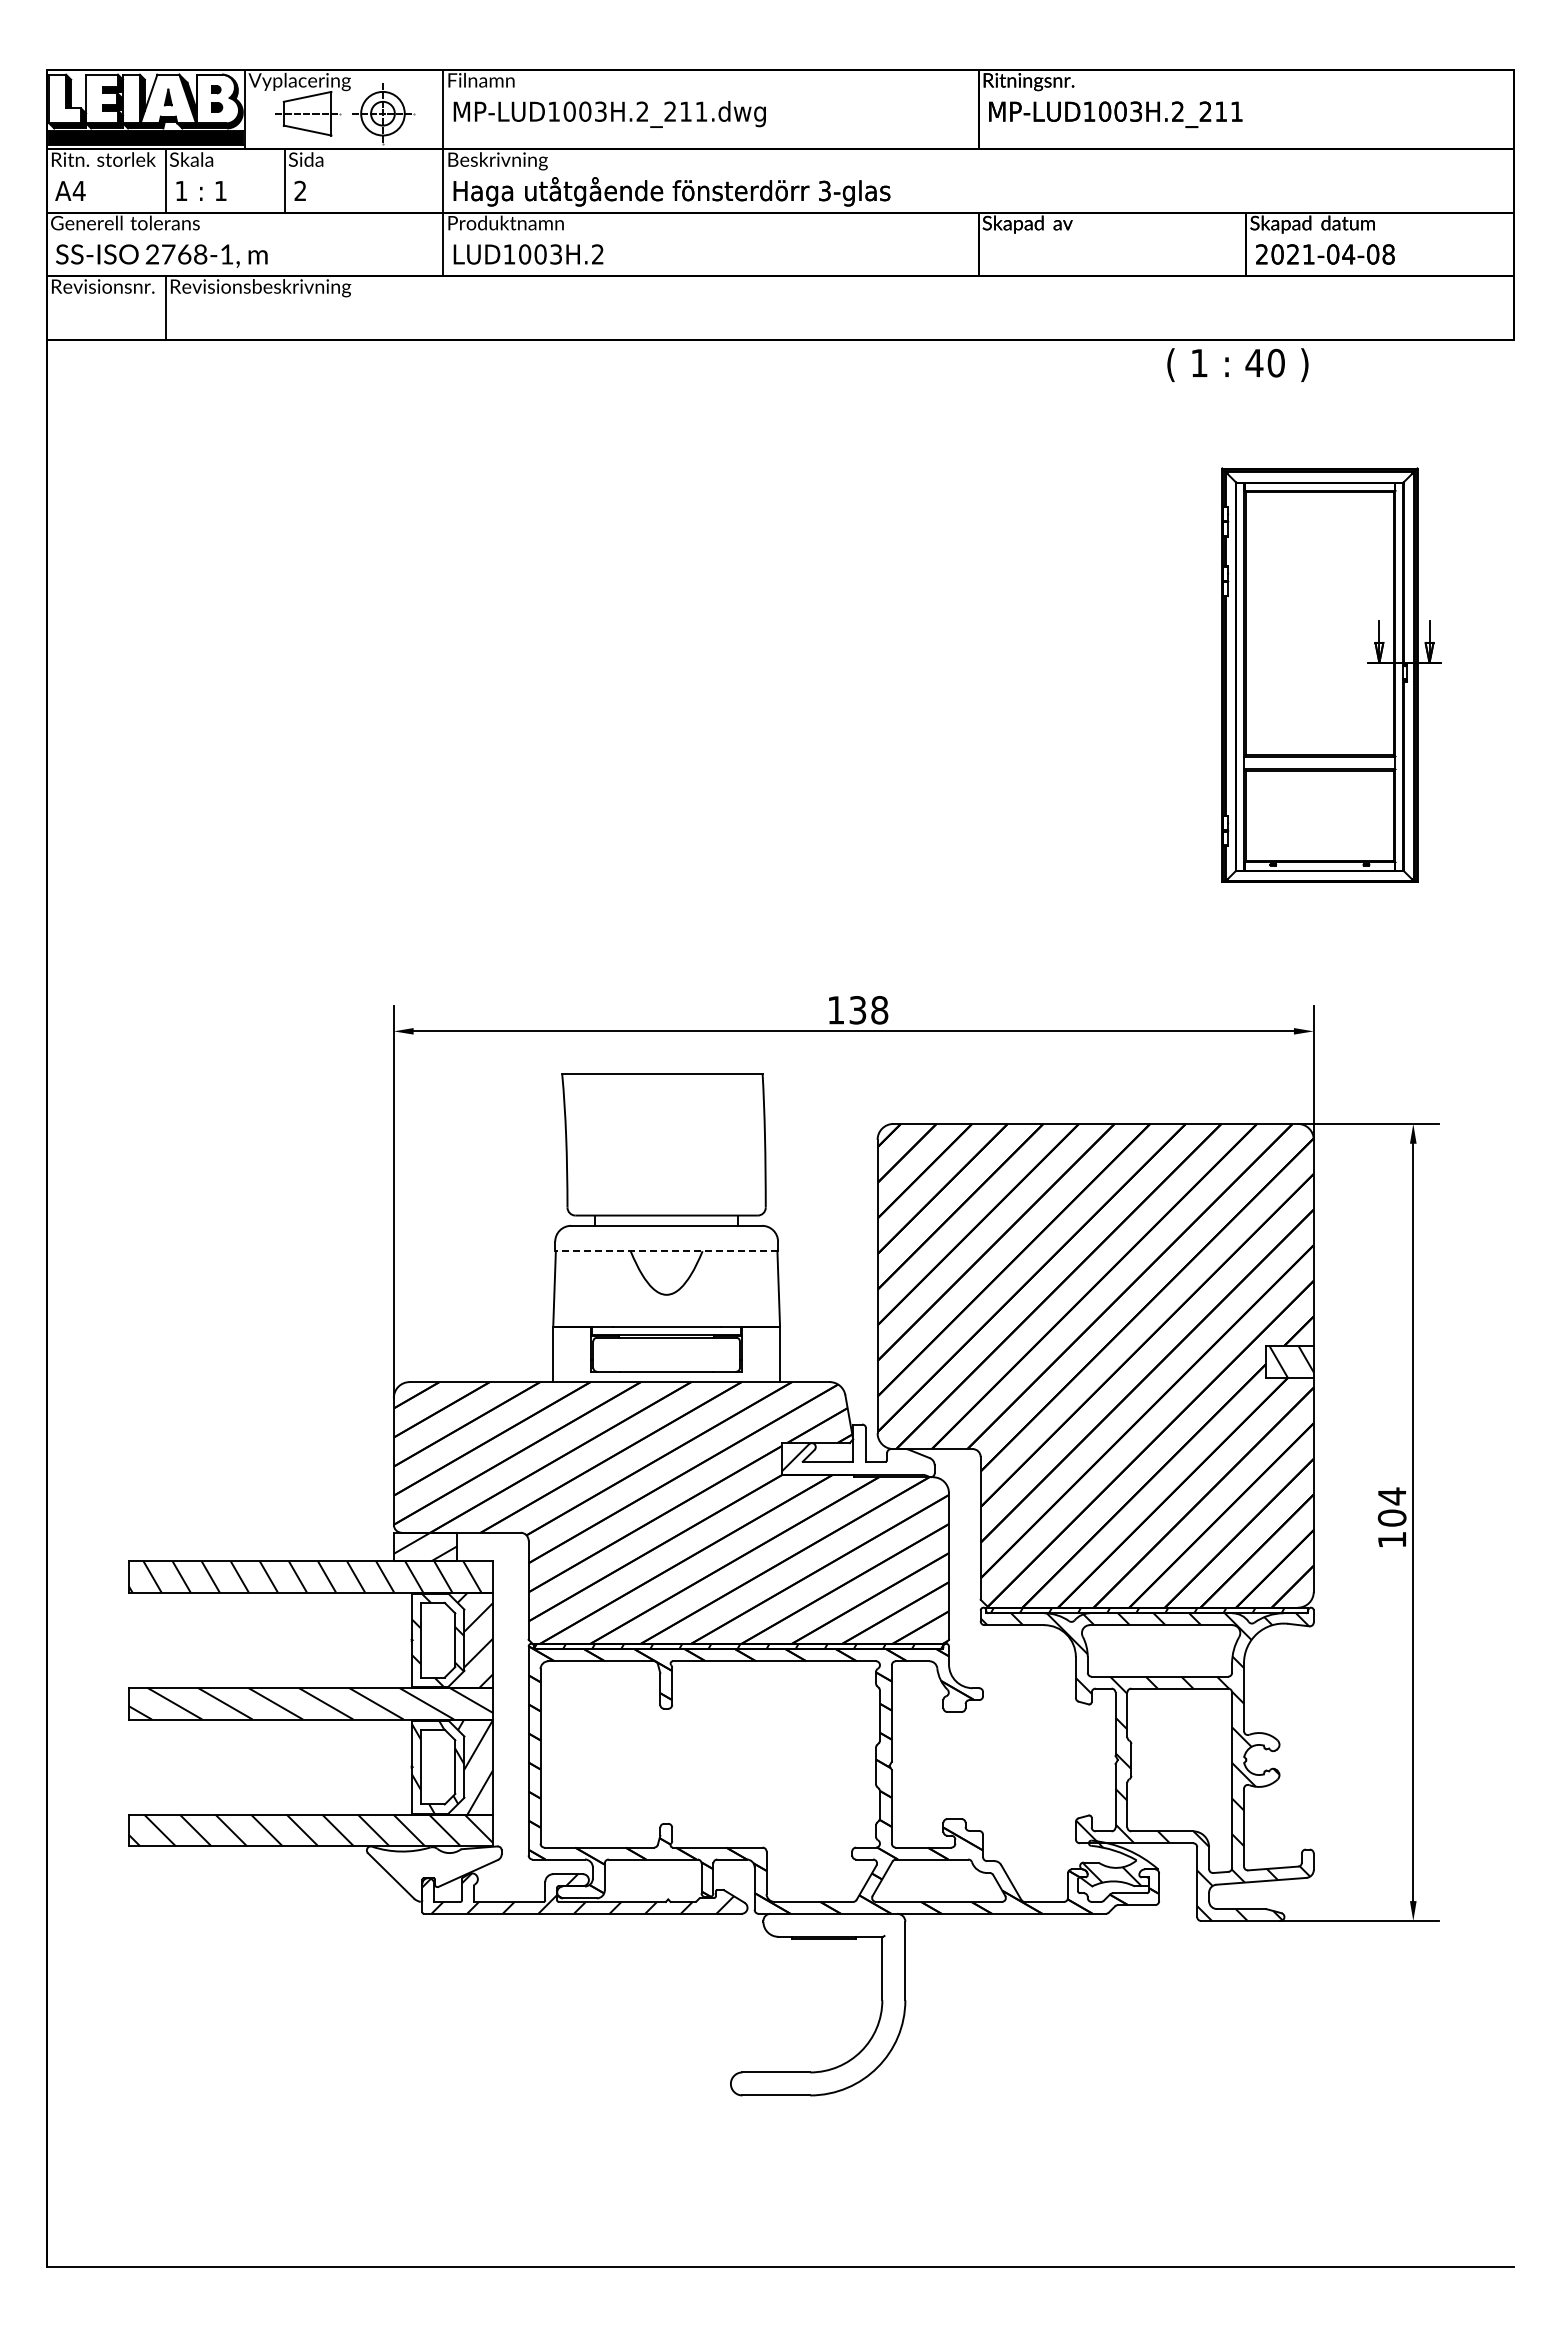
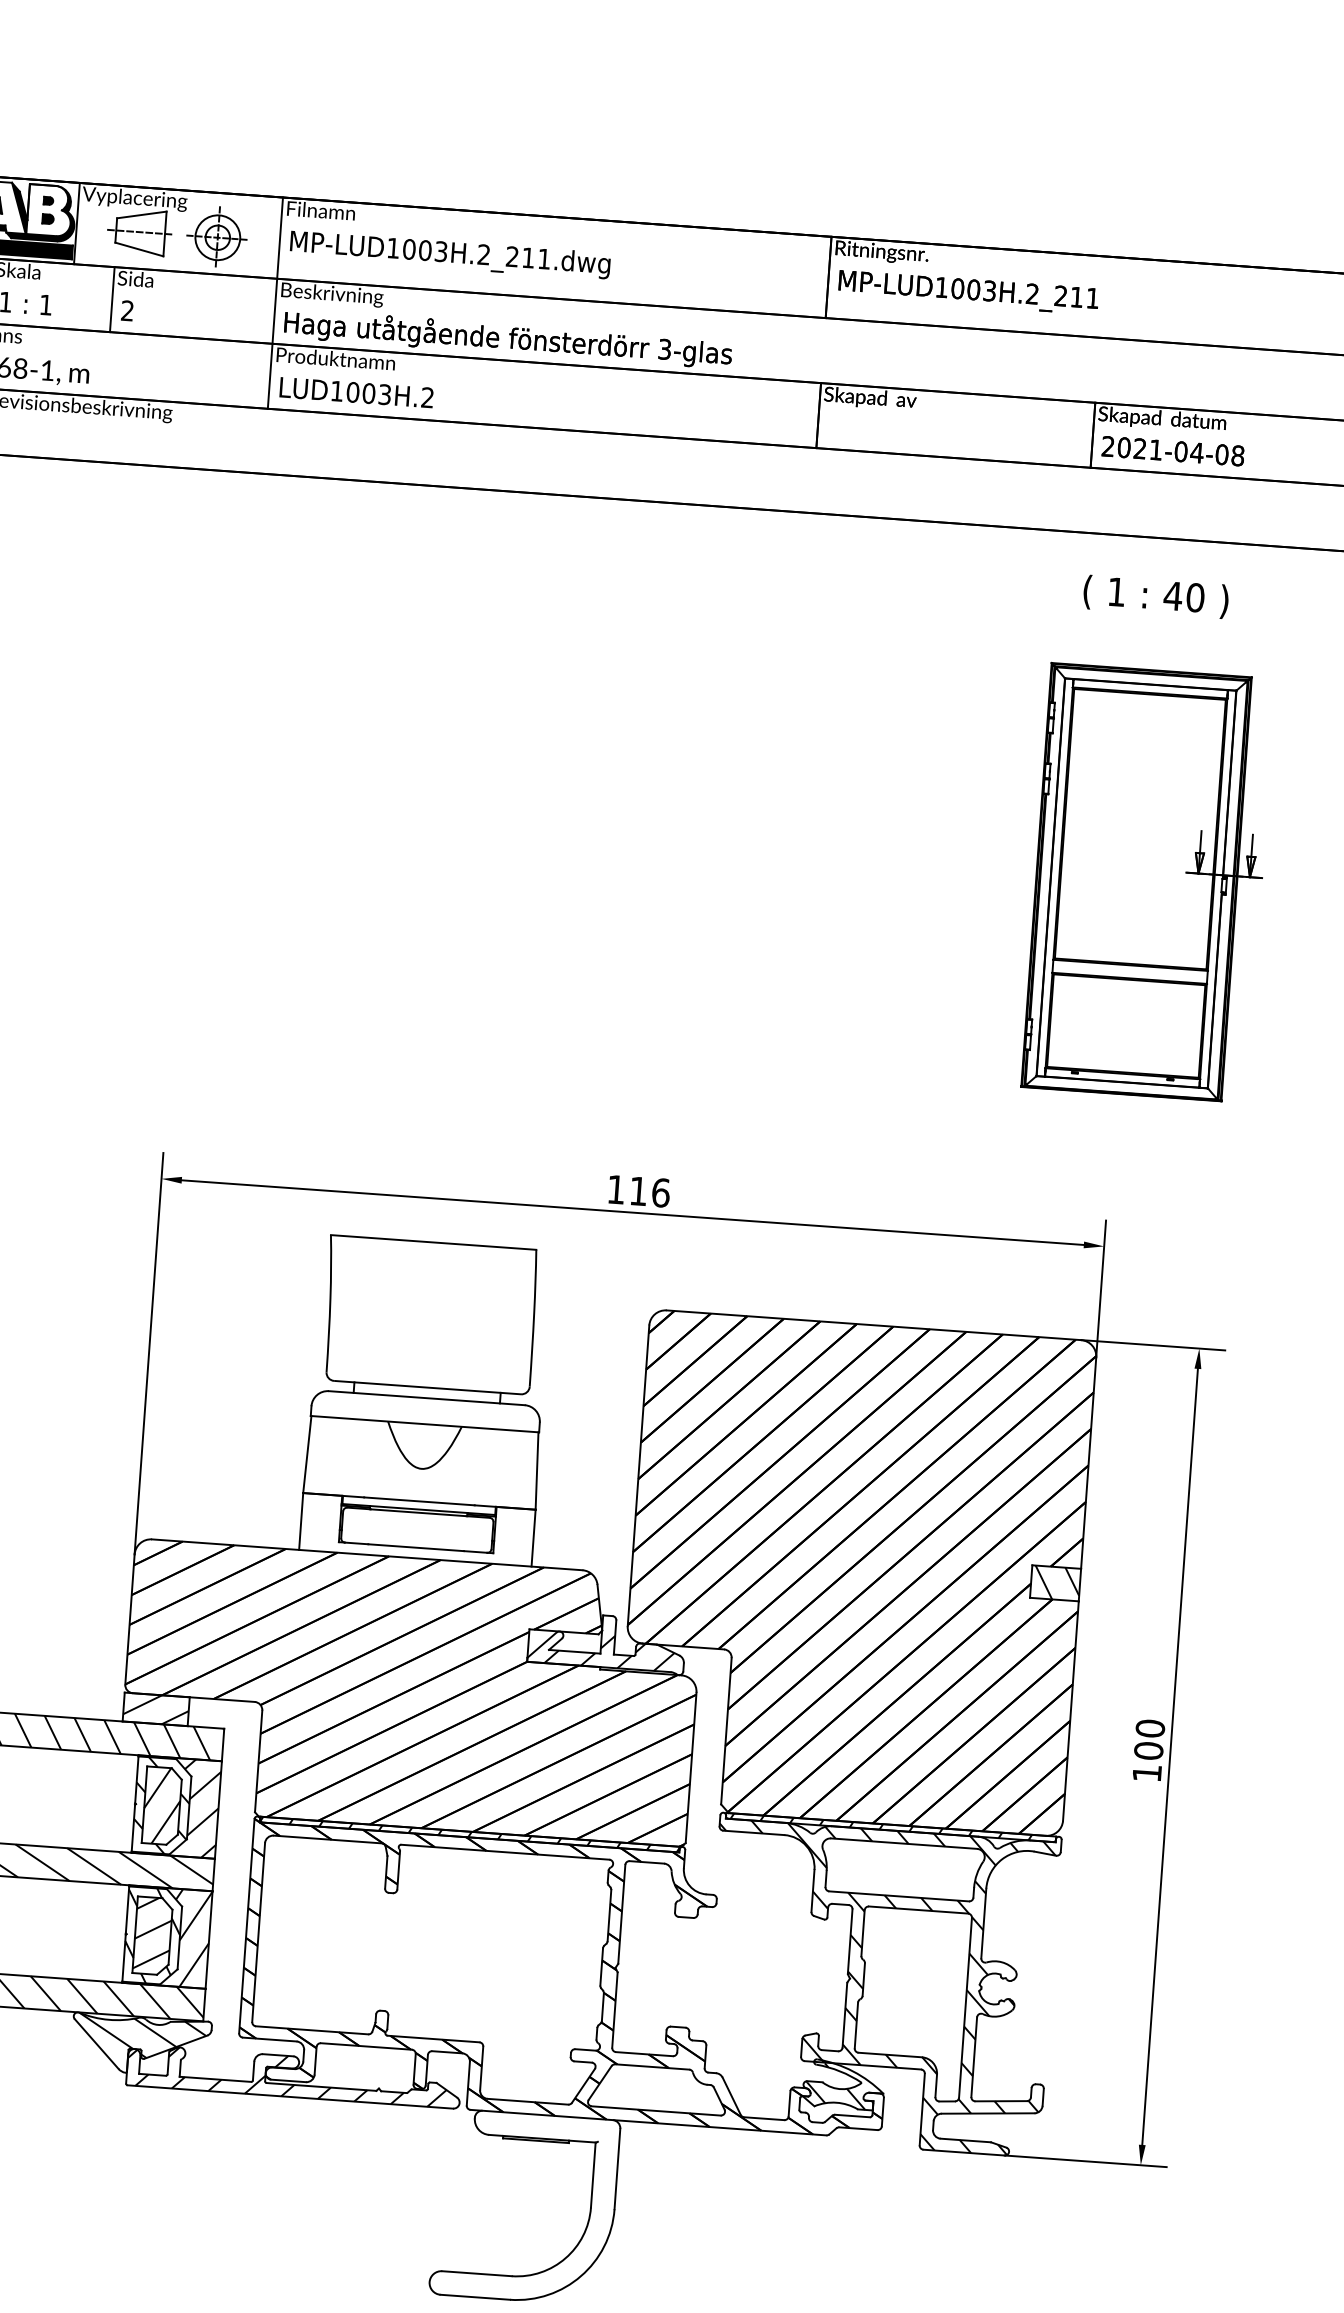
text: (1237, 364) -> (1155, 596), moved
text: (868, 1010) -> (649, 1192), 138 -> 116
line: (666, 1251) -> (424, 1424), dashed -> solid
hatch: (861, 1458) -> (609, 1650), added
text: (1391, 1496) -> (1149, 1728), 104 -> 100
hatch: (437, 1639) -> (161, 1805), added
hatch: (437, 1764) -> (152, 1933), added
hatch: (434, 1866) -> (141, 2037), added

